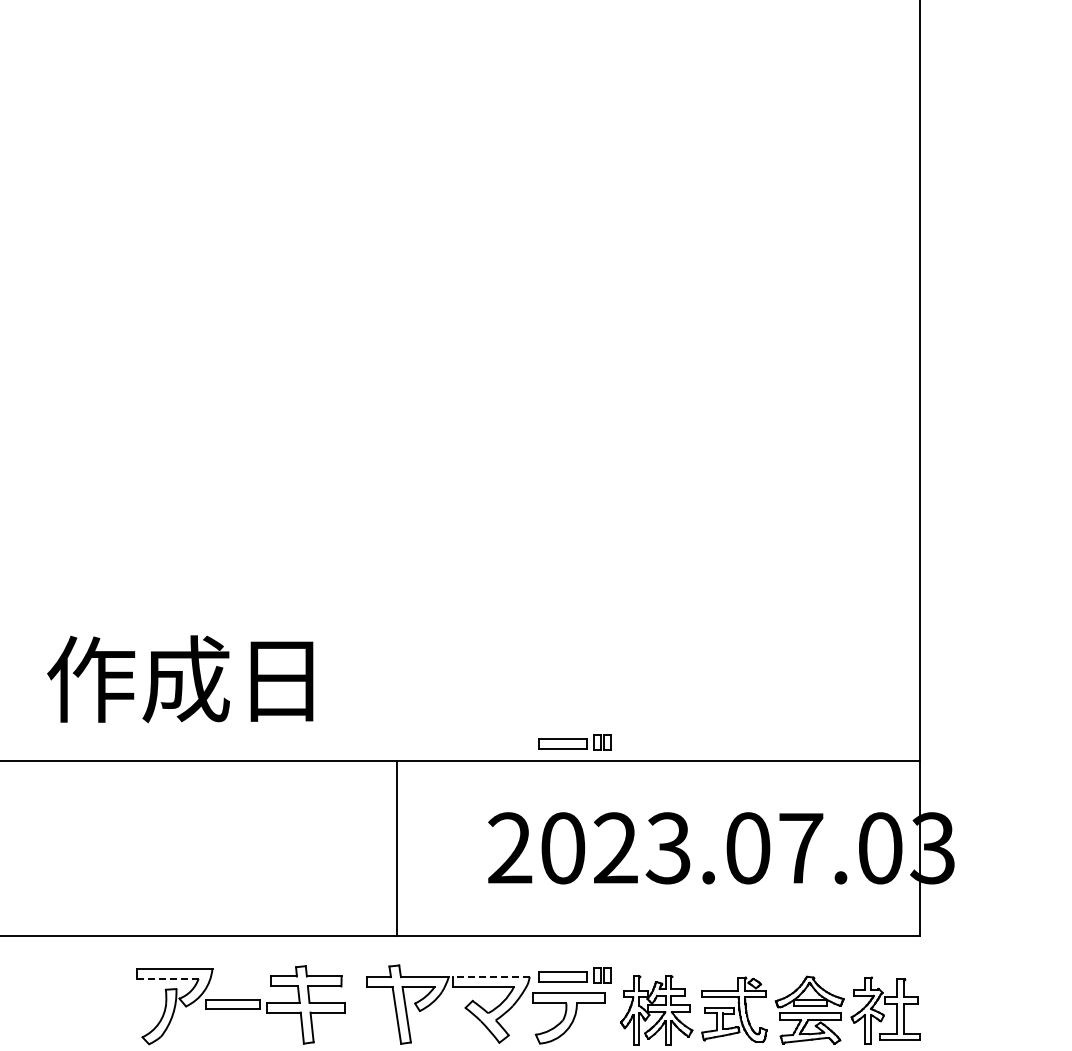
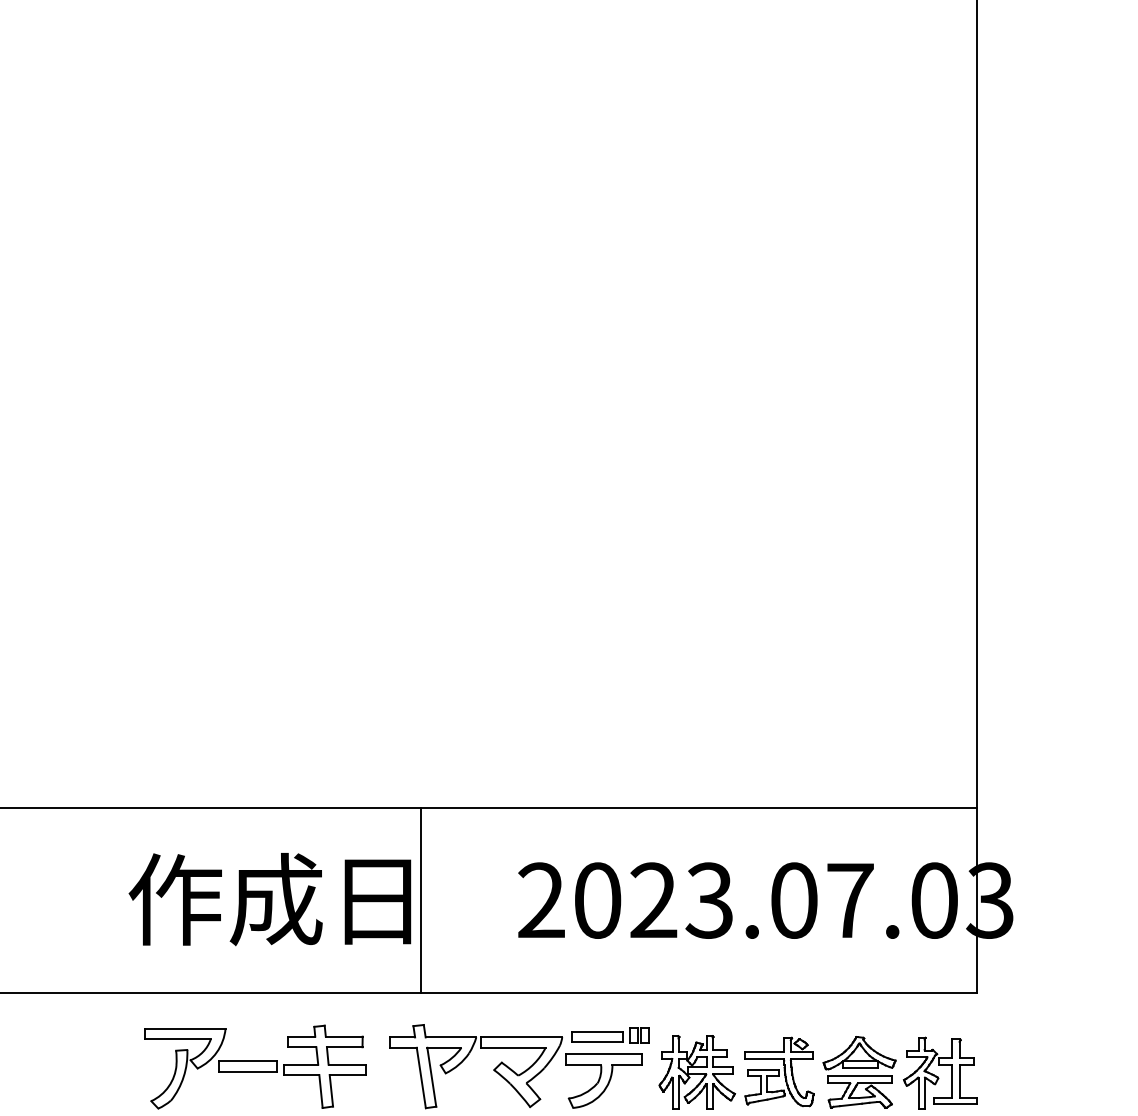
text: (180, 679) -> (270, 899), moved
part: (574, 742) -> (609, 788), removed
line: (490, 976) -> (520, 1036), dashed -> solid
line: (167, 978) -> (177, 1038), dashed -> solid

